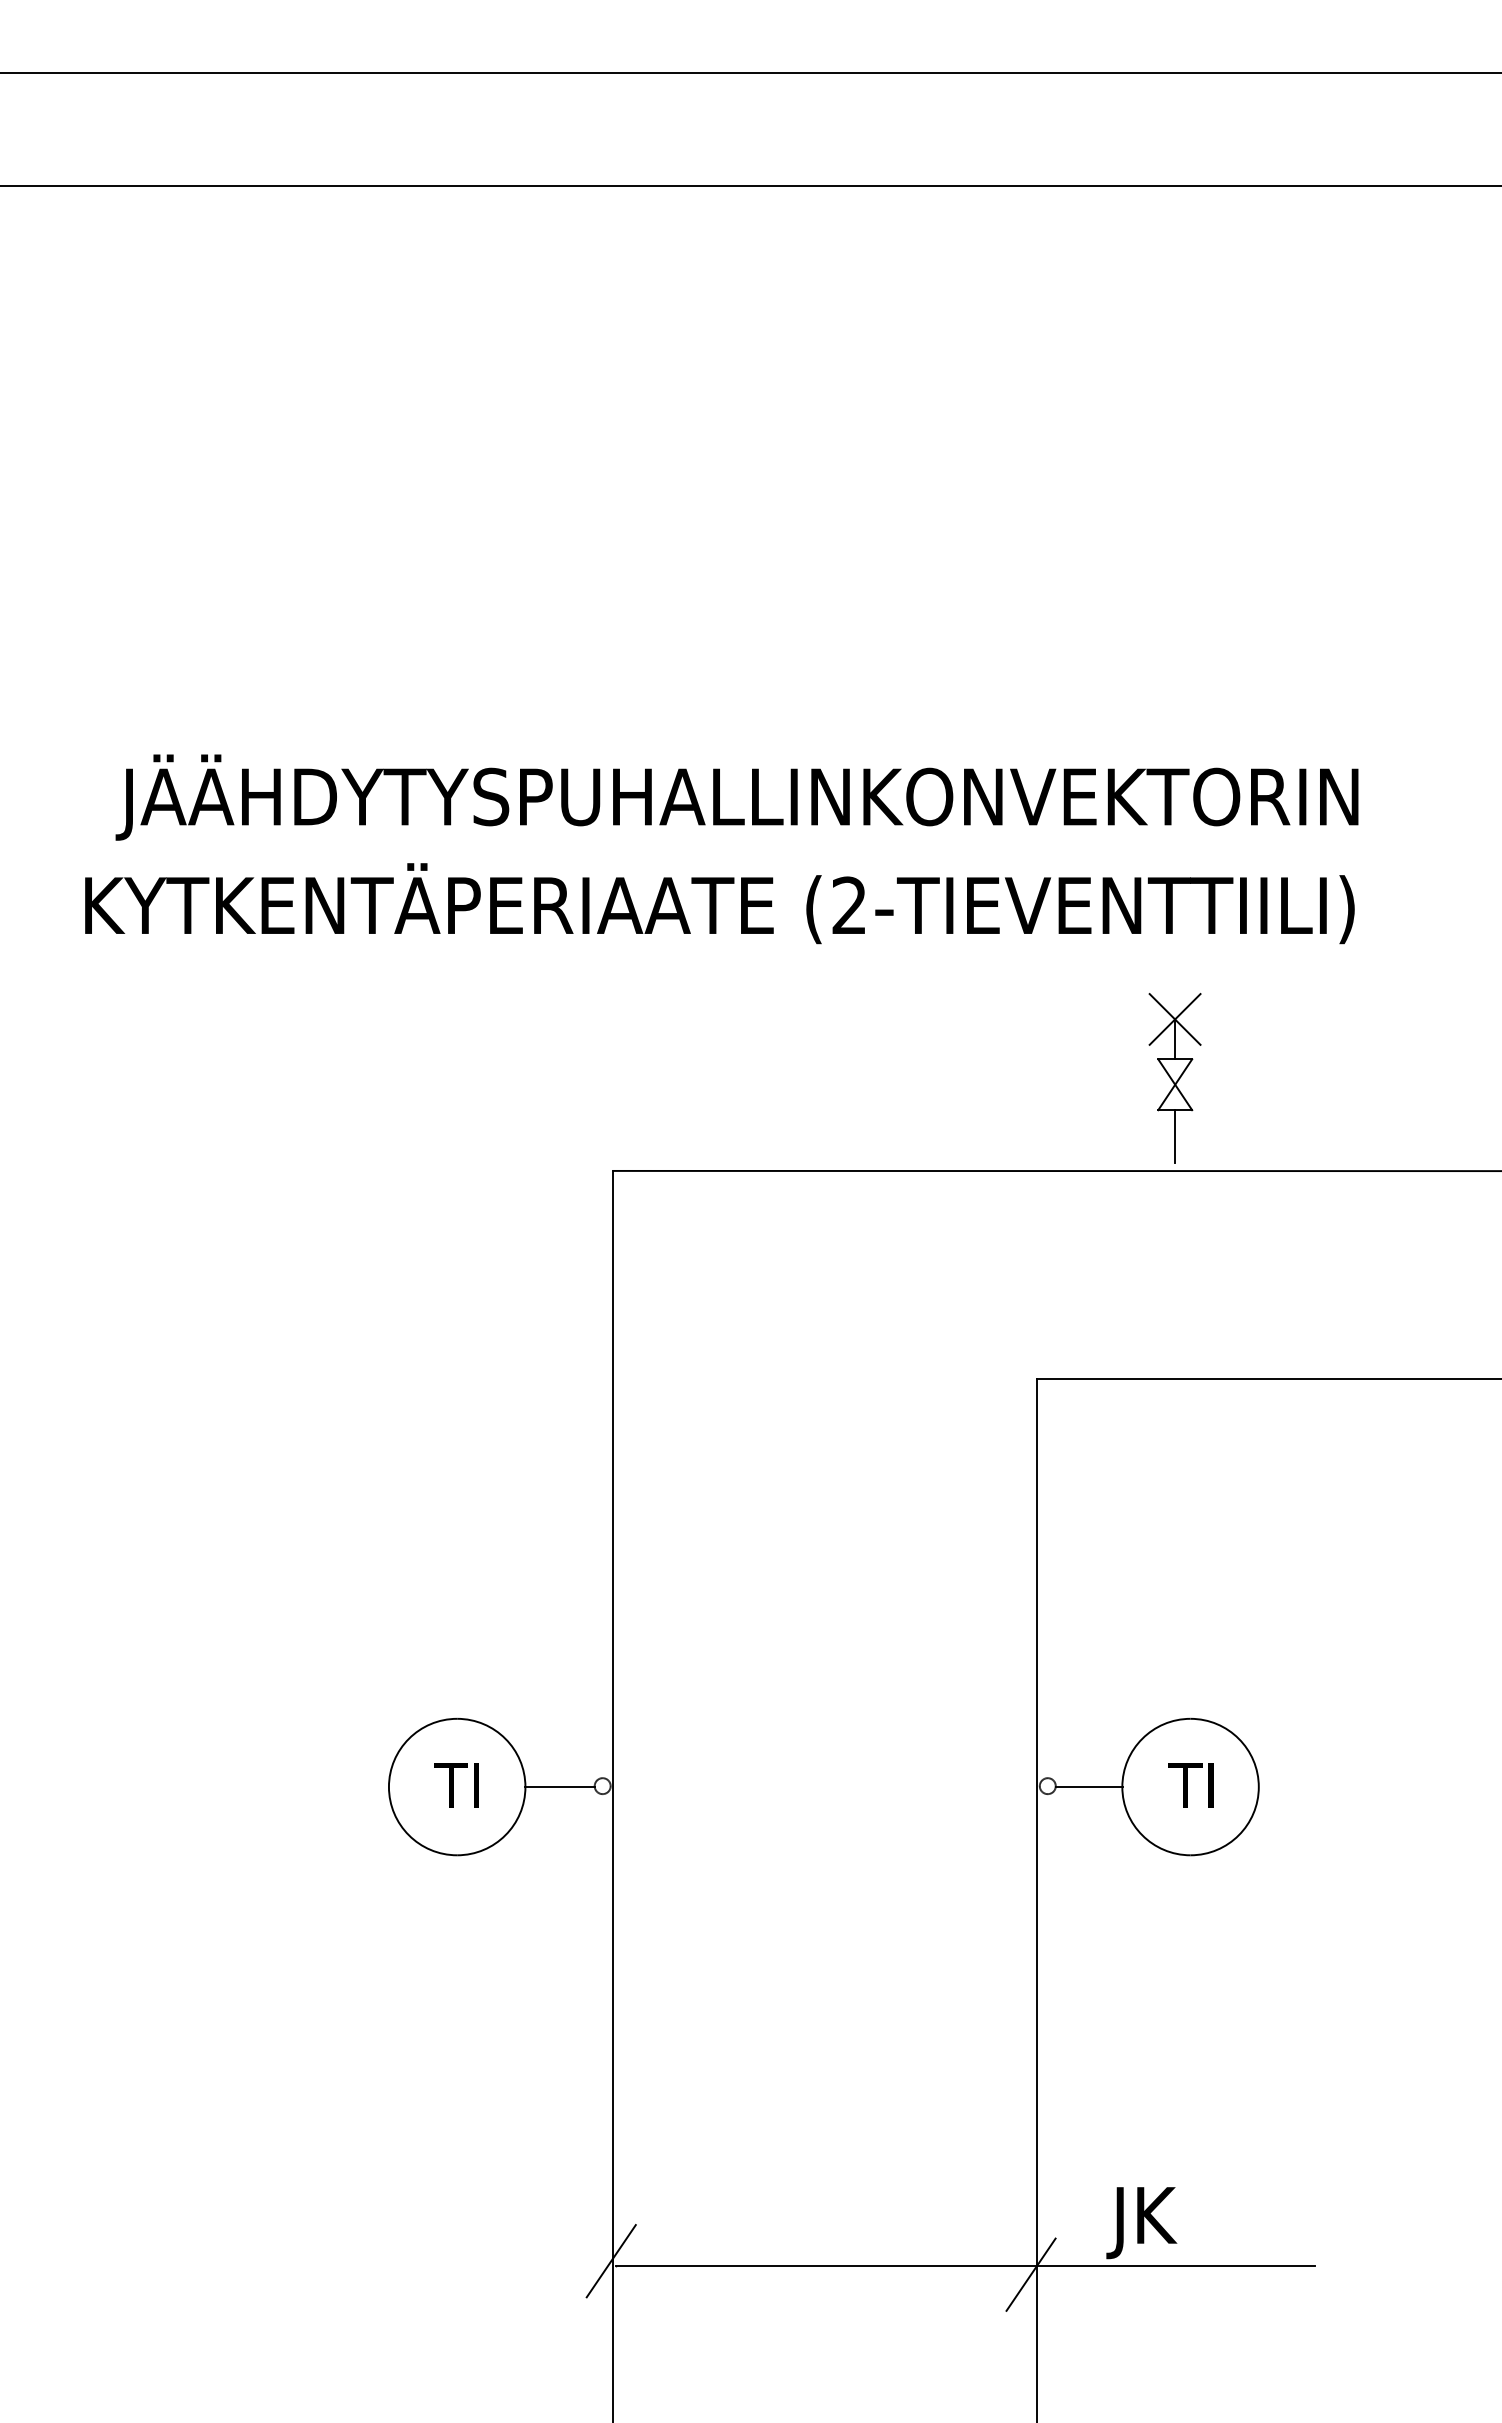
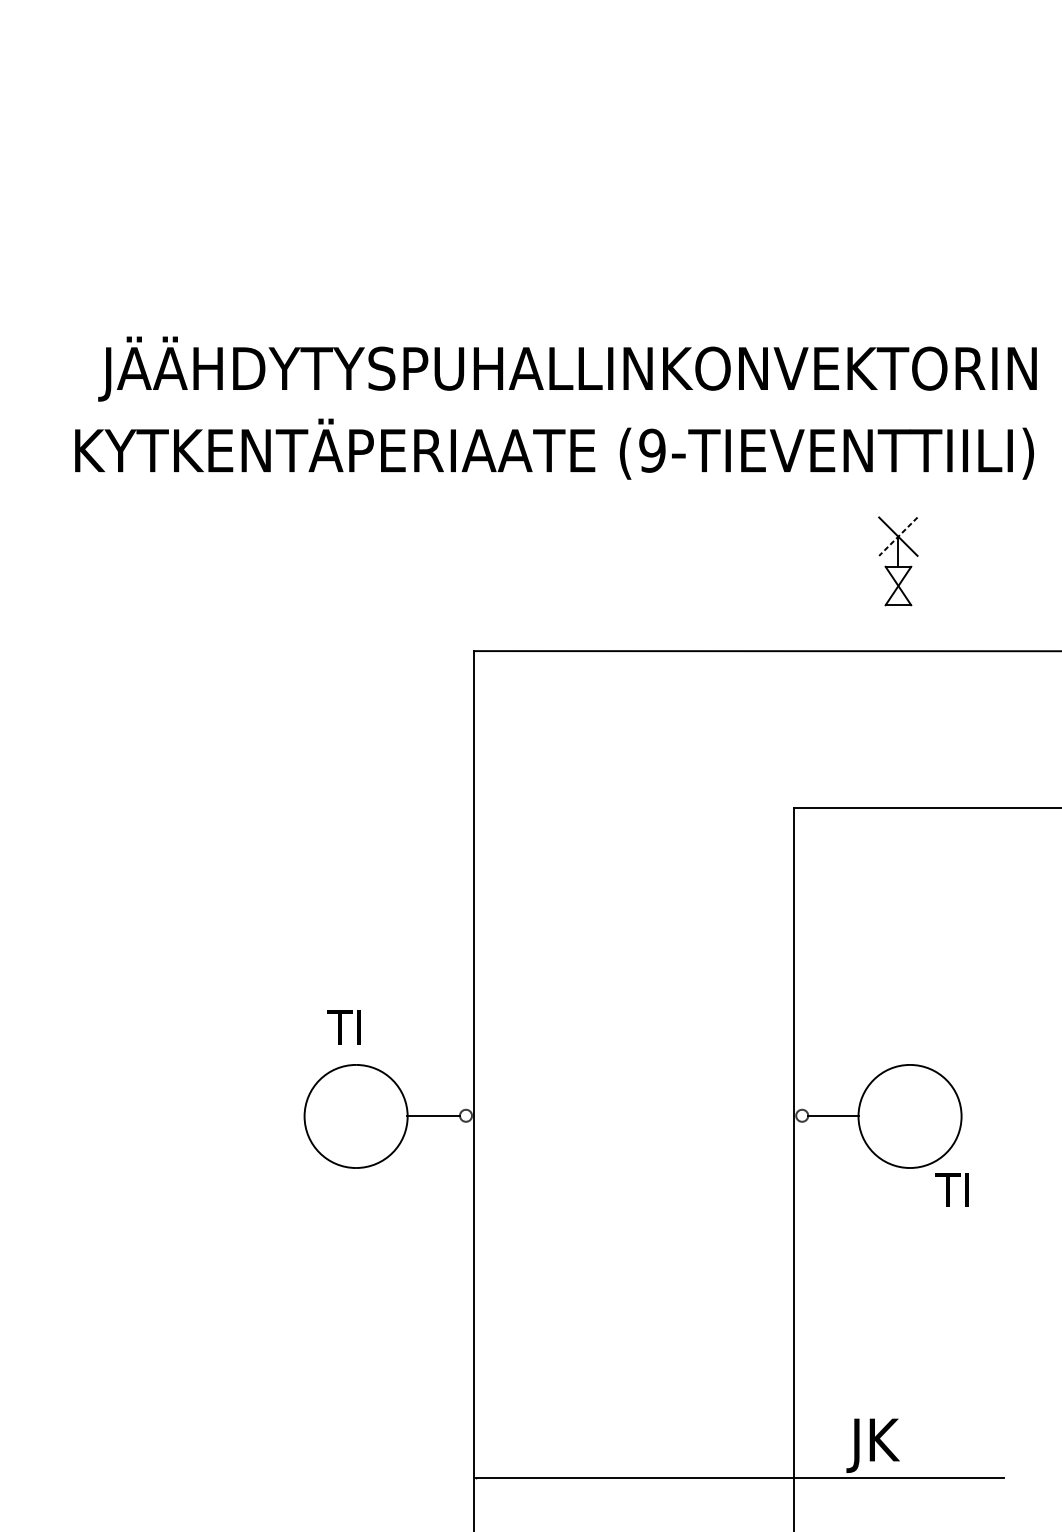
text: (849, 905) -> (652, 450), (2-TIEVENTTIILI) -> (9-TIEVENTTIILI)
line: (1175, 1019) -> (898, 536), solid -> dashed
line: (1175, 1136) -> (898, 625), removed
text: (456, 1785) -> (343, 1027), moved
text: (1190, 1785) -> (951, 1190), moved
line: (611, 2261) -> (472, 1474), removed
line: (1030, 2274) -> (789, 1484), removed

